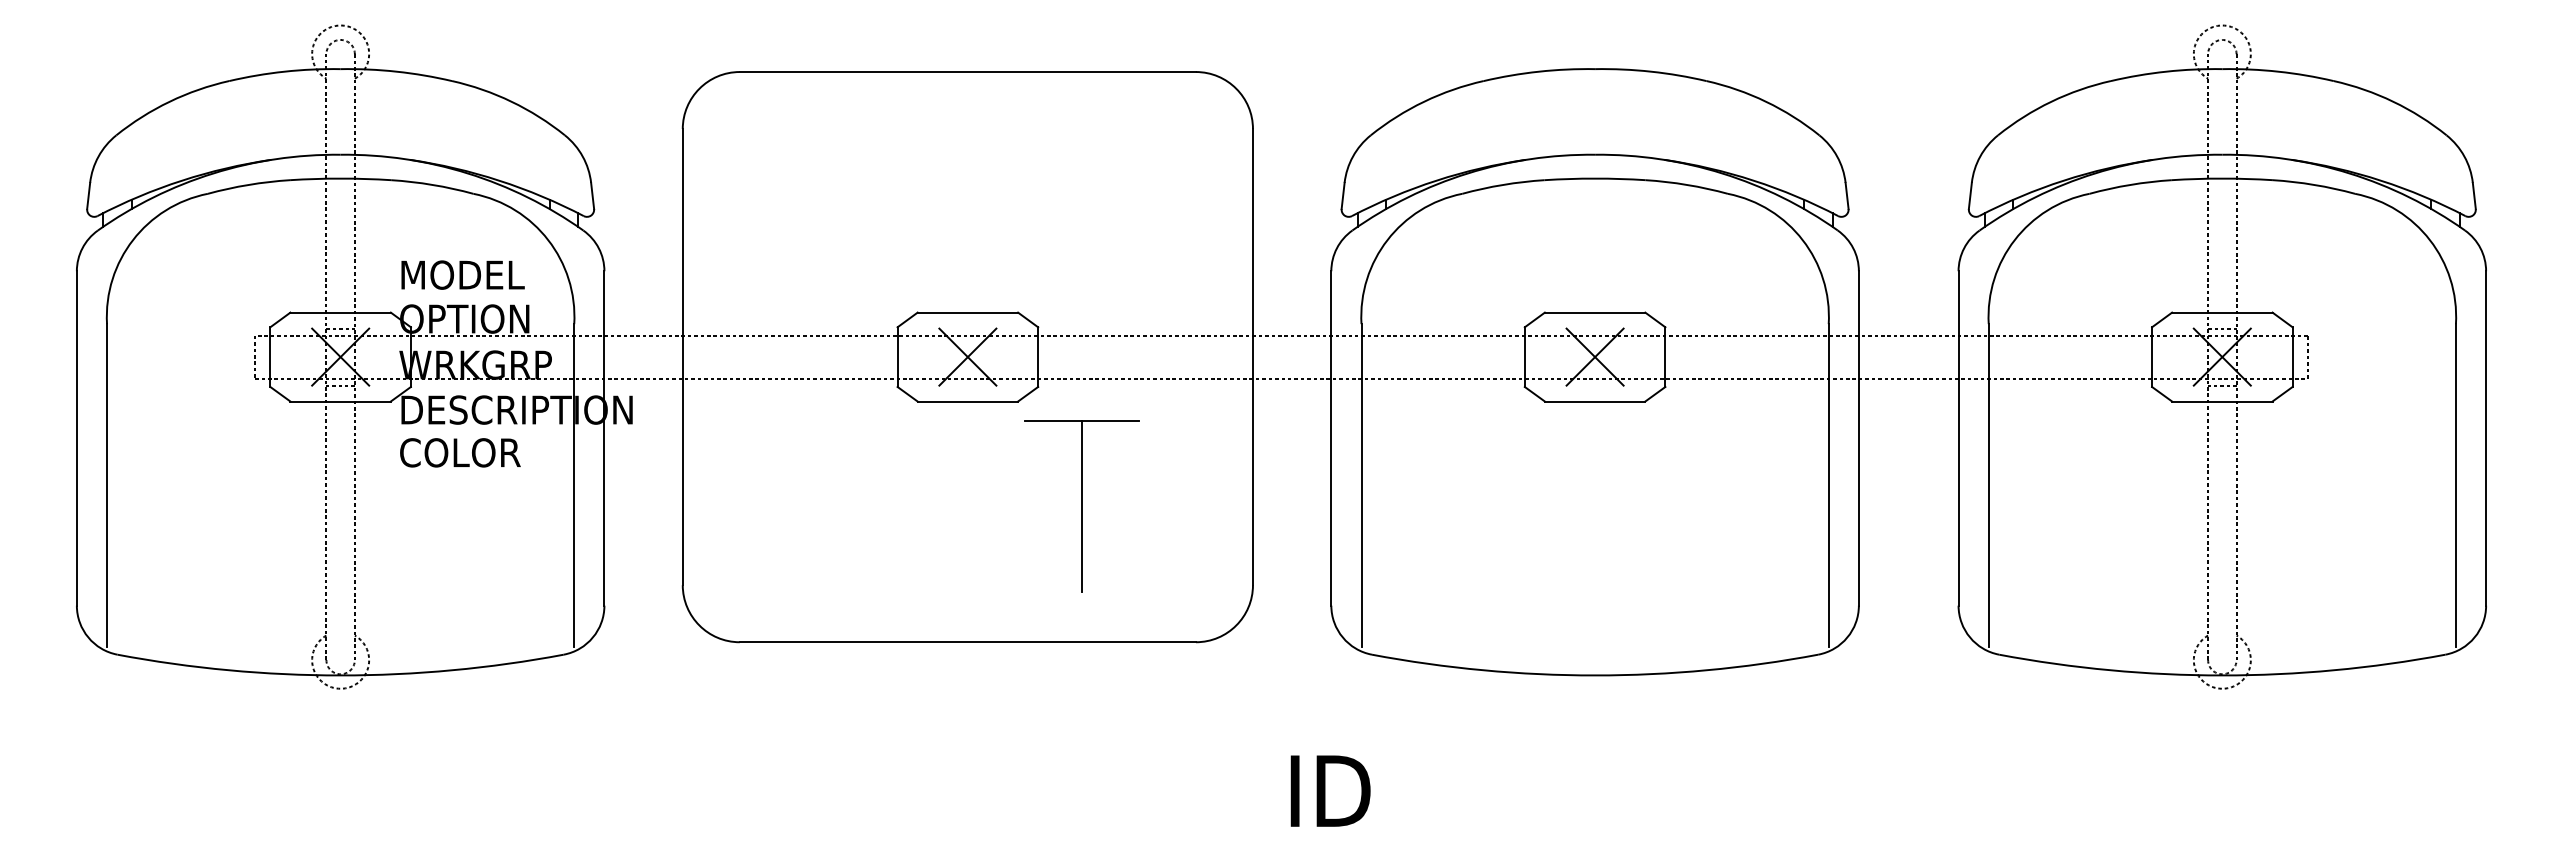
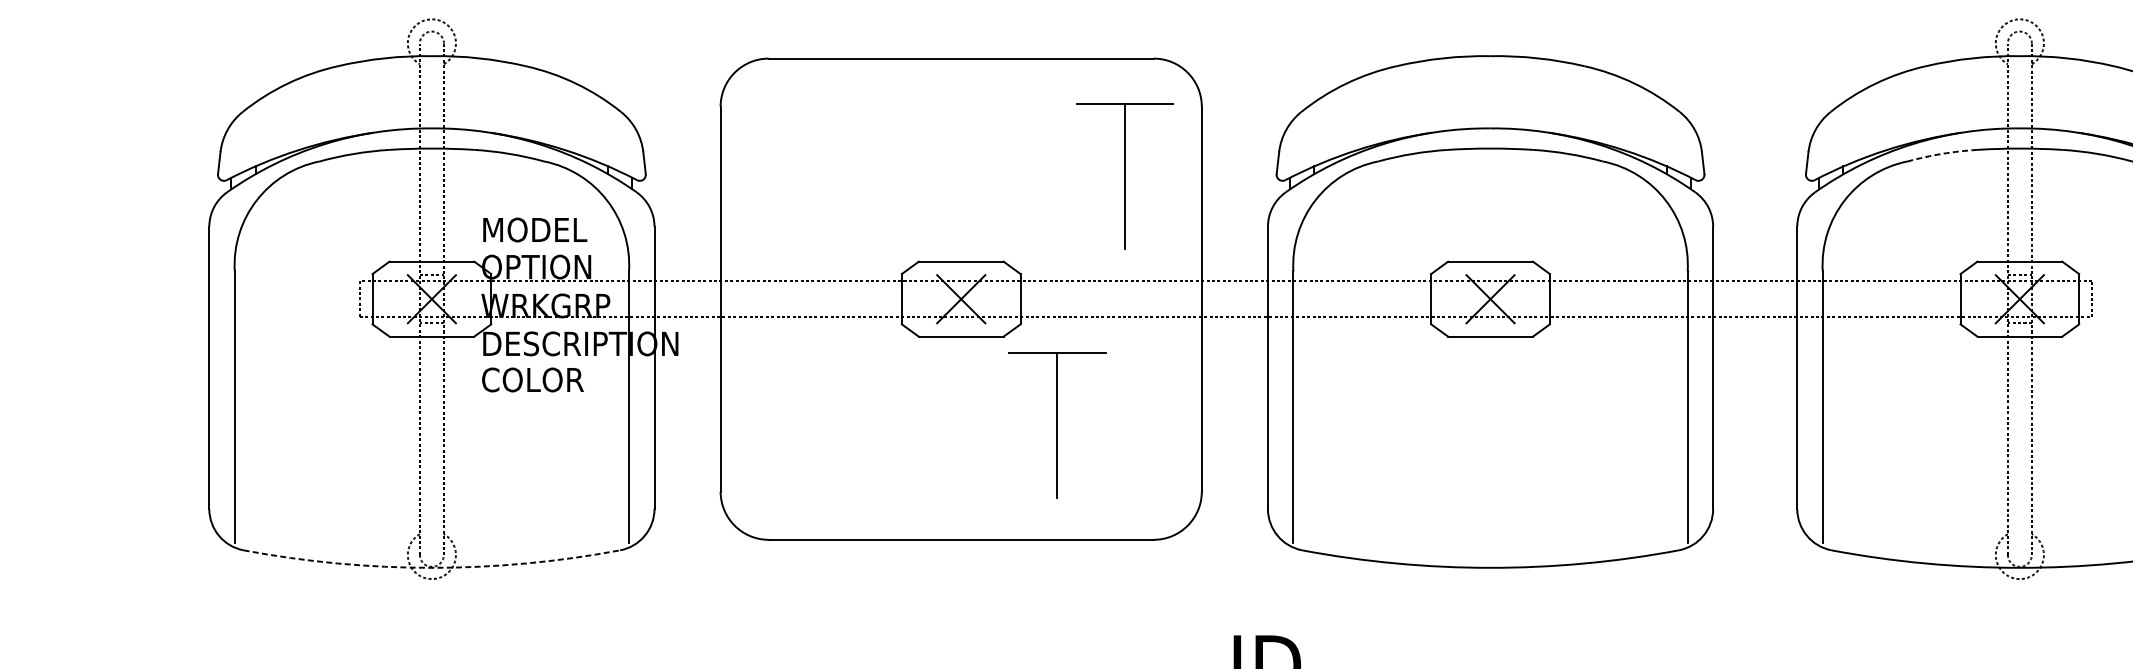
arc: (2130, 184) -> (1942, 153), solid -> dashed
part: (1161, 211) -> (1124, 176), added
arc: (340, 675) -> (431, 567), solid -> dashed

